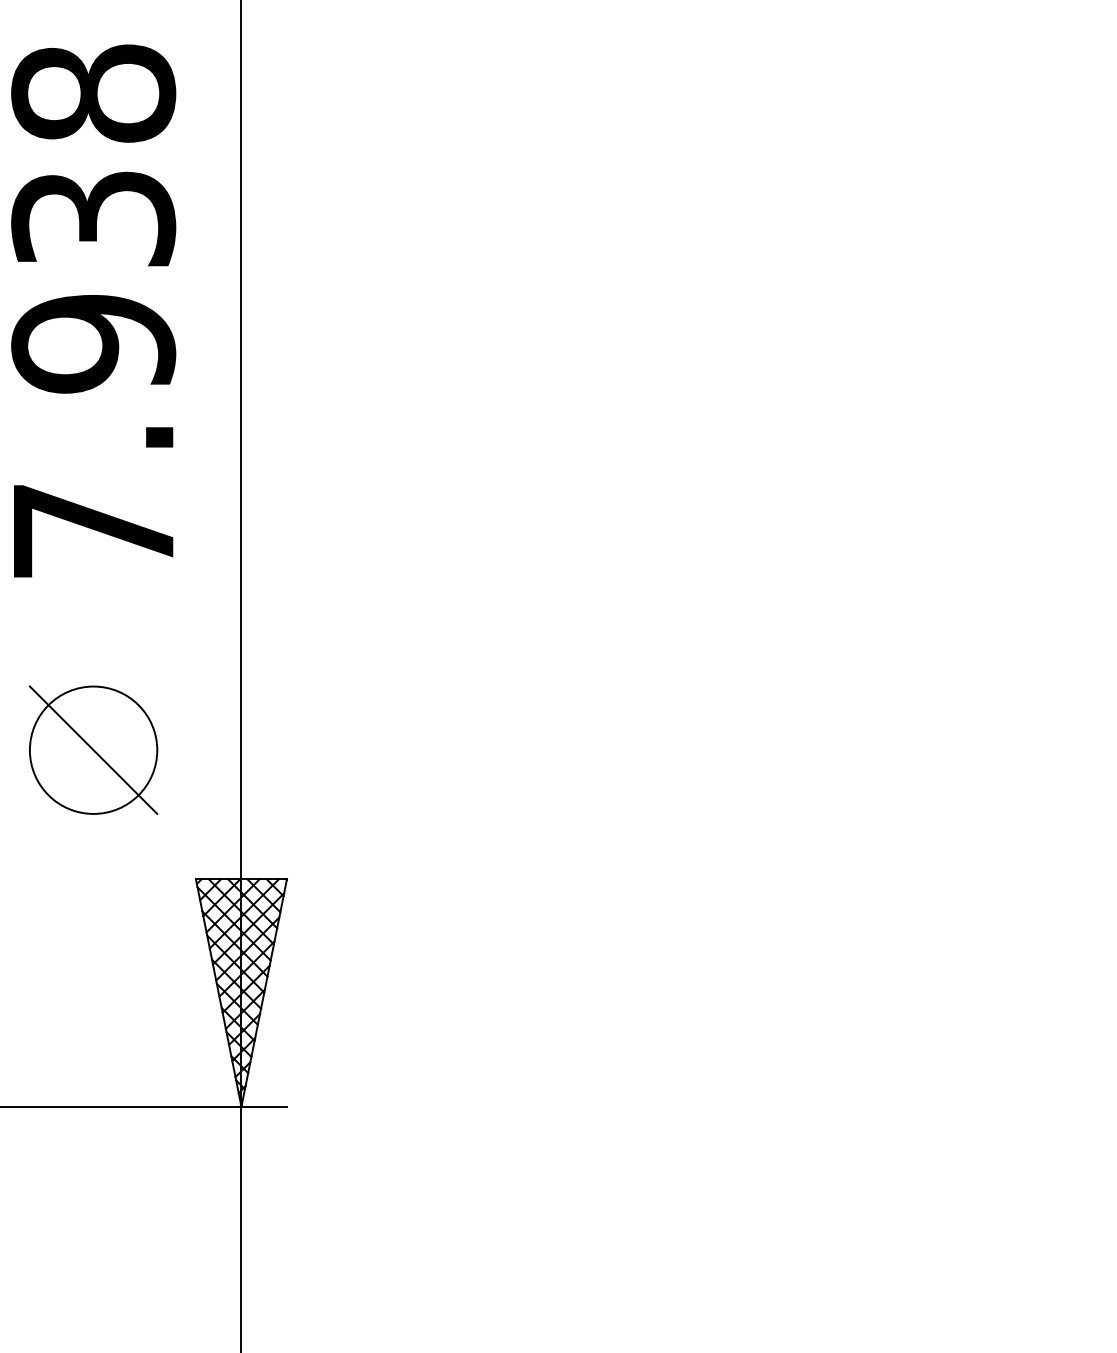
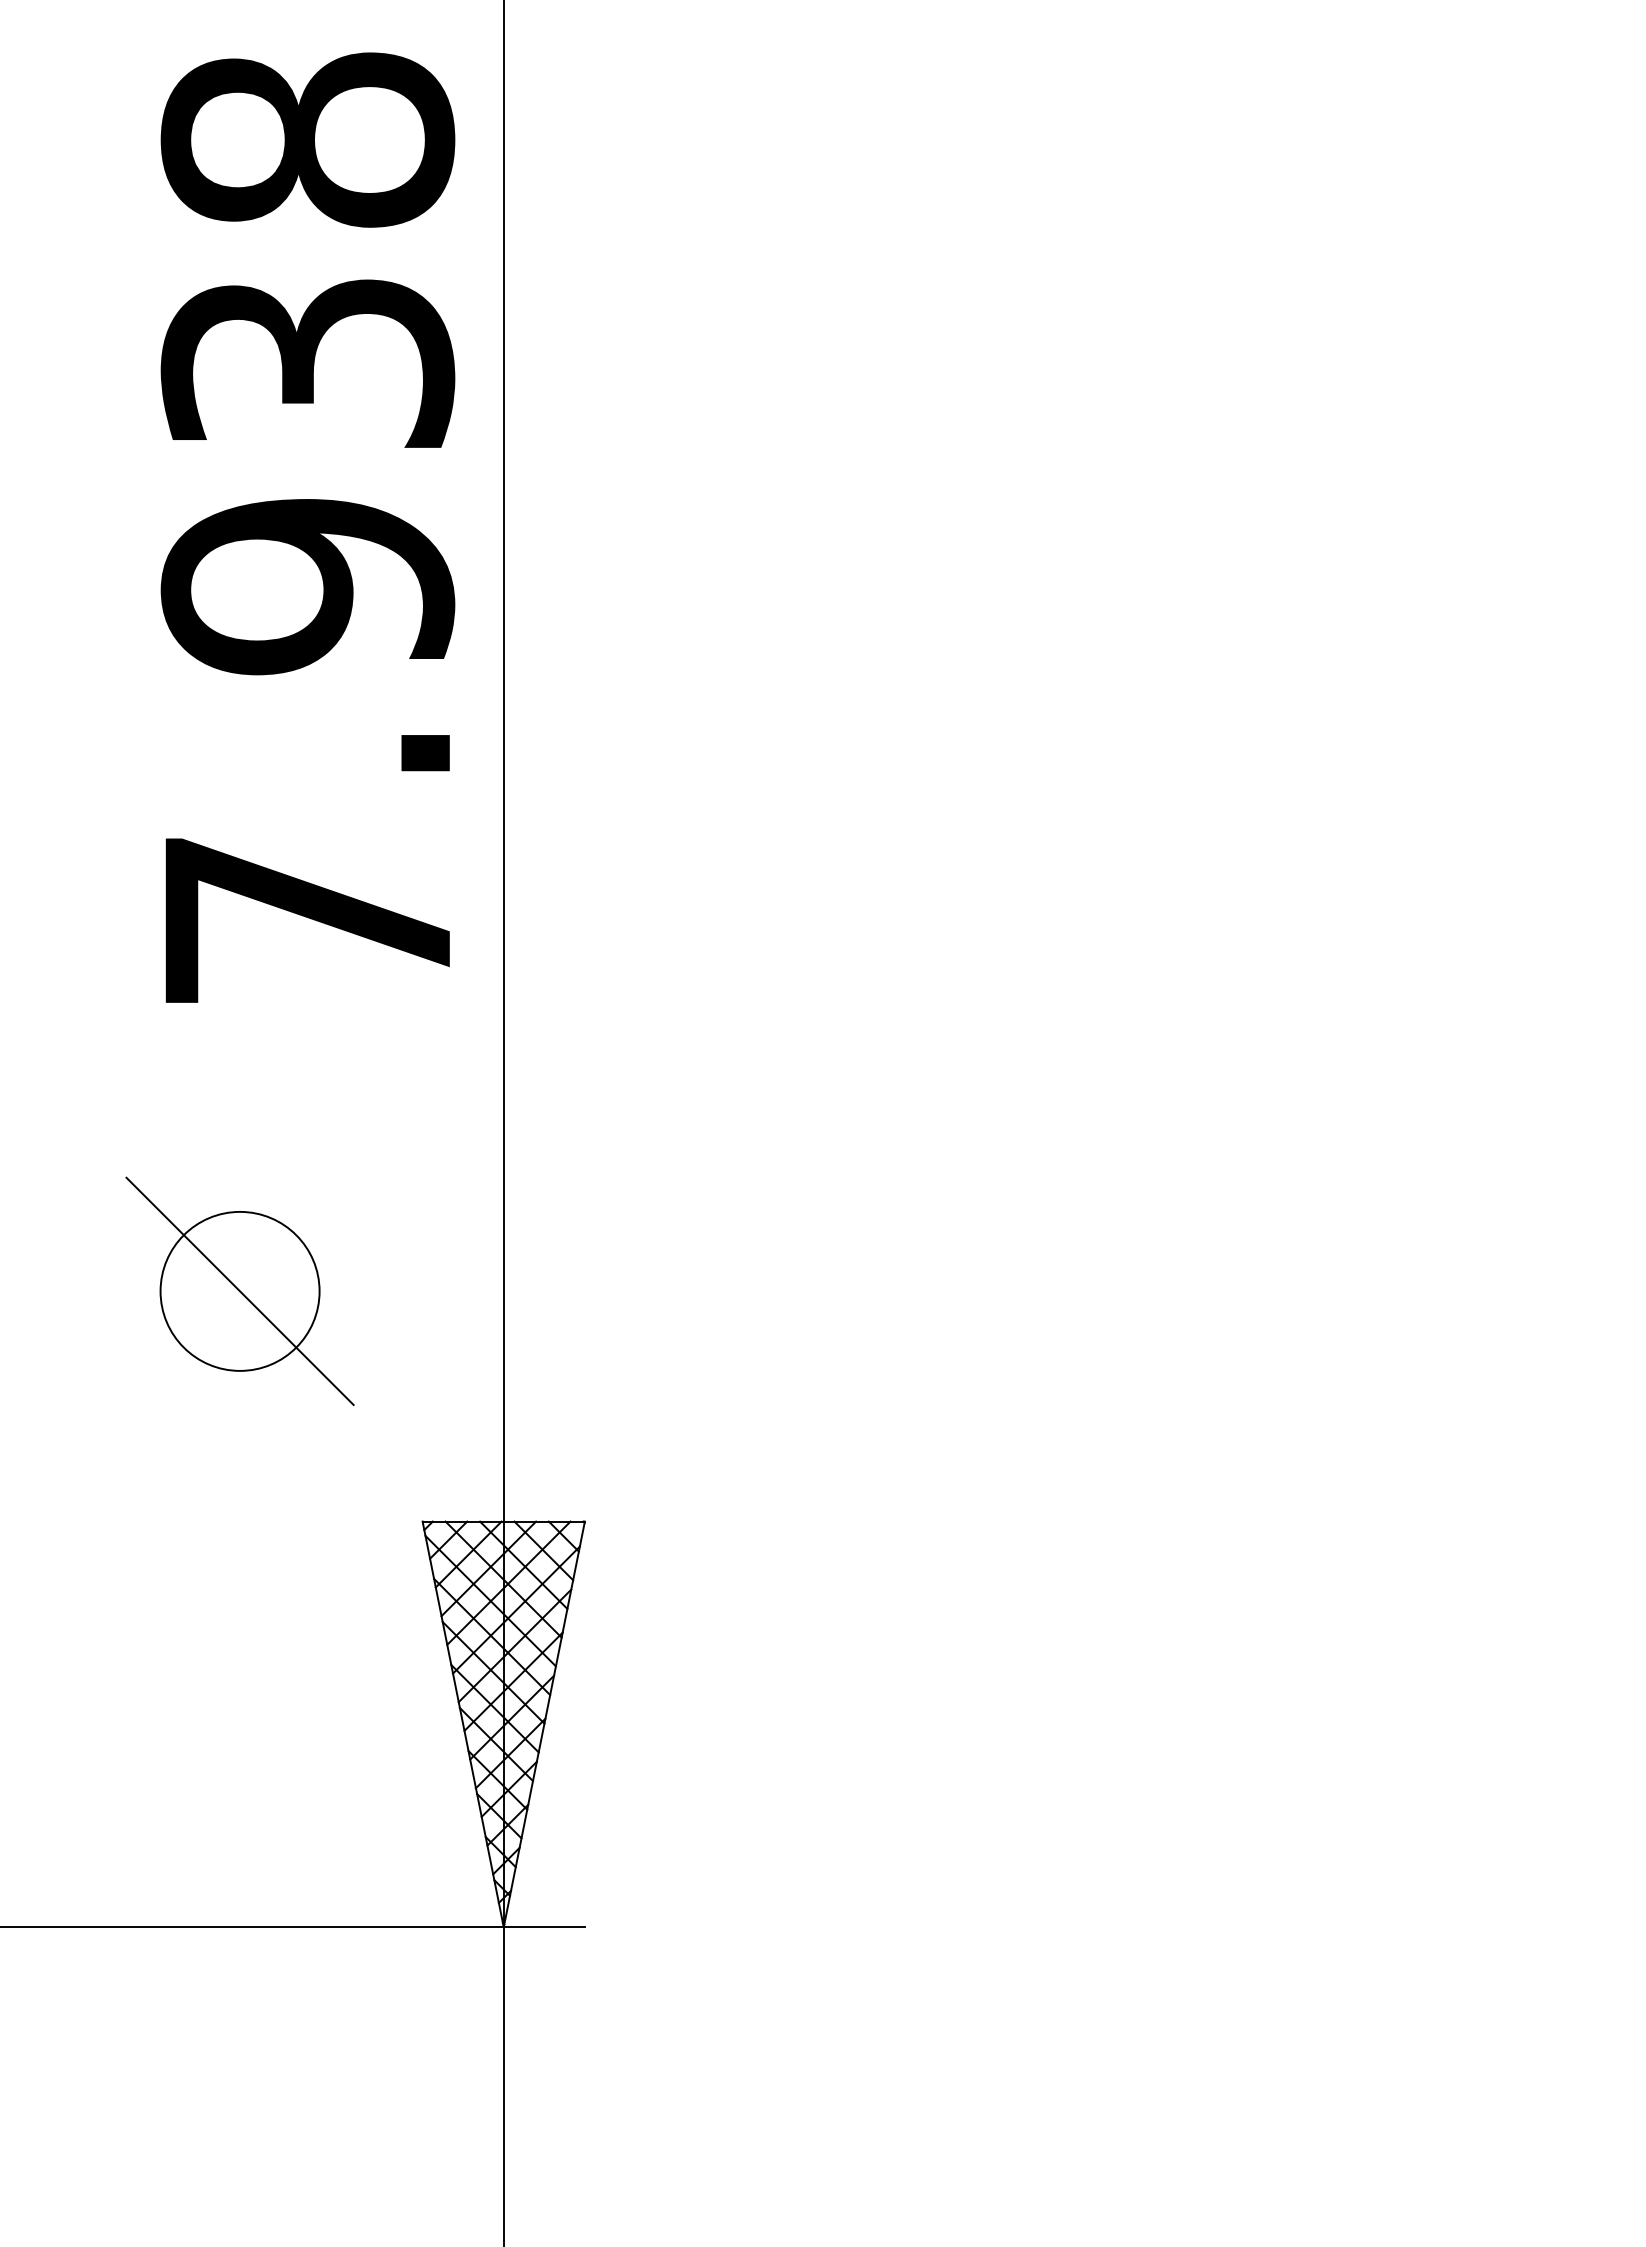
text: (93, 310) -> (307, 526), moved
circle: (93, 749) -> (239, 1290), size x0.7

